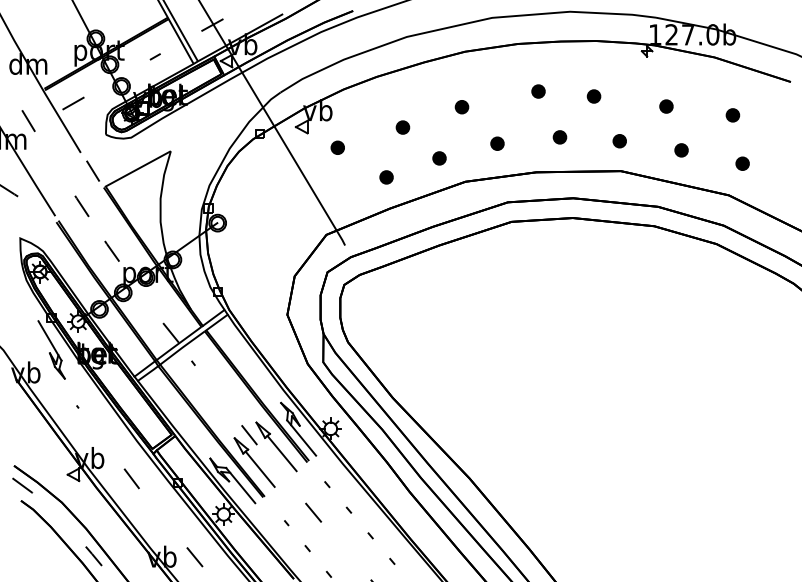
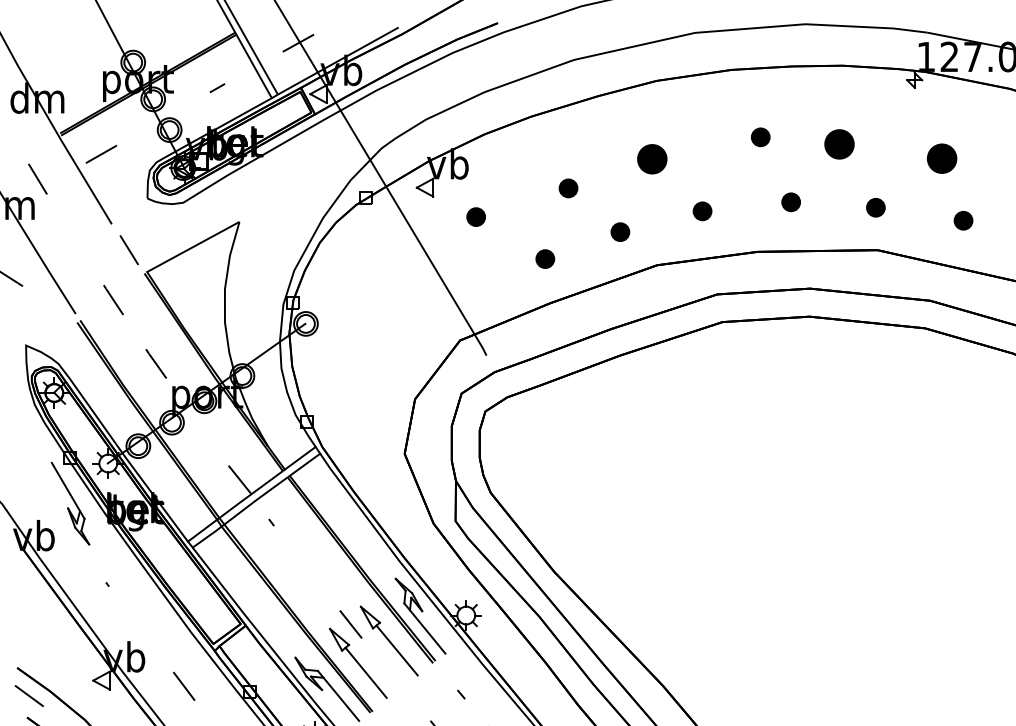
part: (593, 96) -> (838, 144), size x1.6
part: (666, 106) -> (942, 158), size x1.6
part: (461, 107) -> (651, 159), size x1.6

